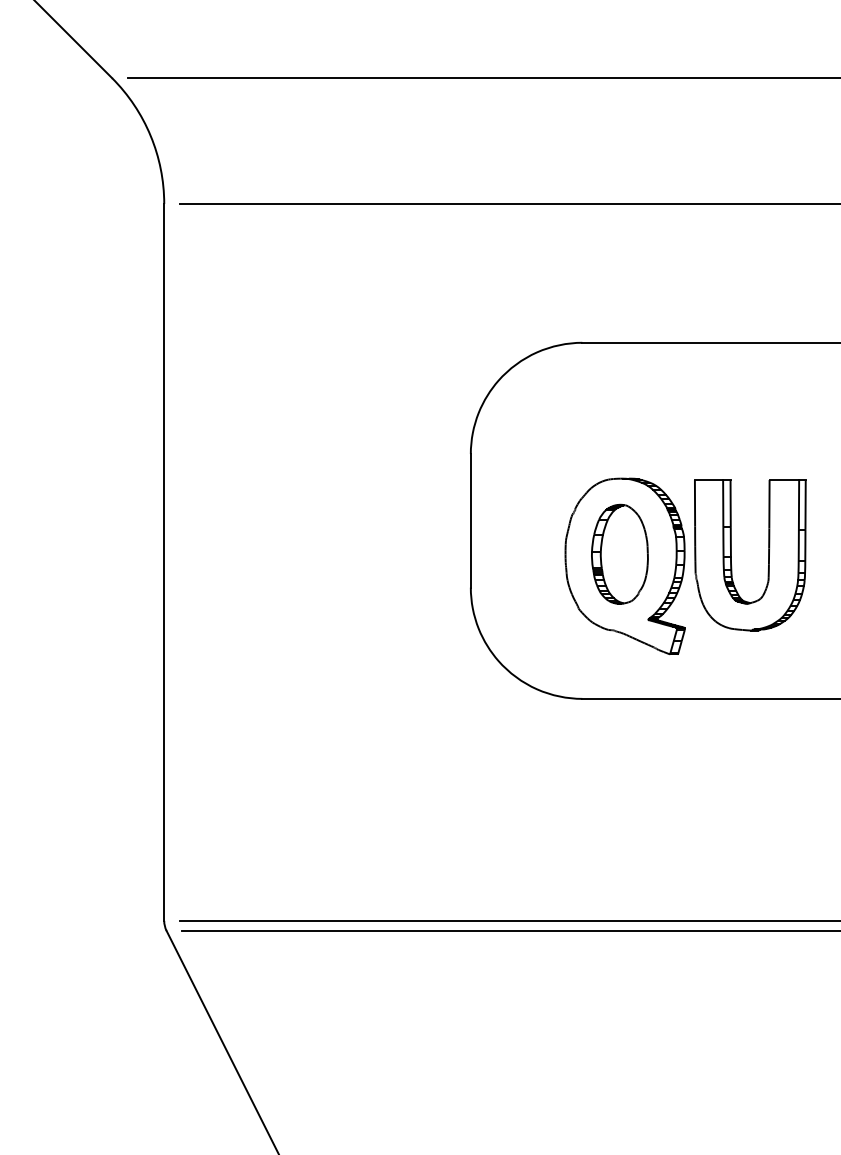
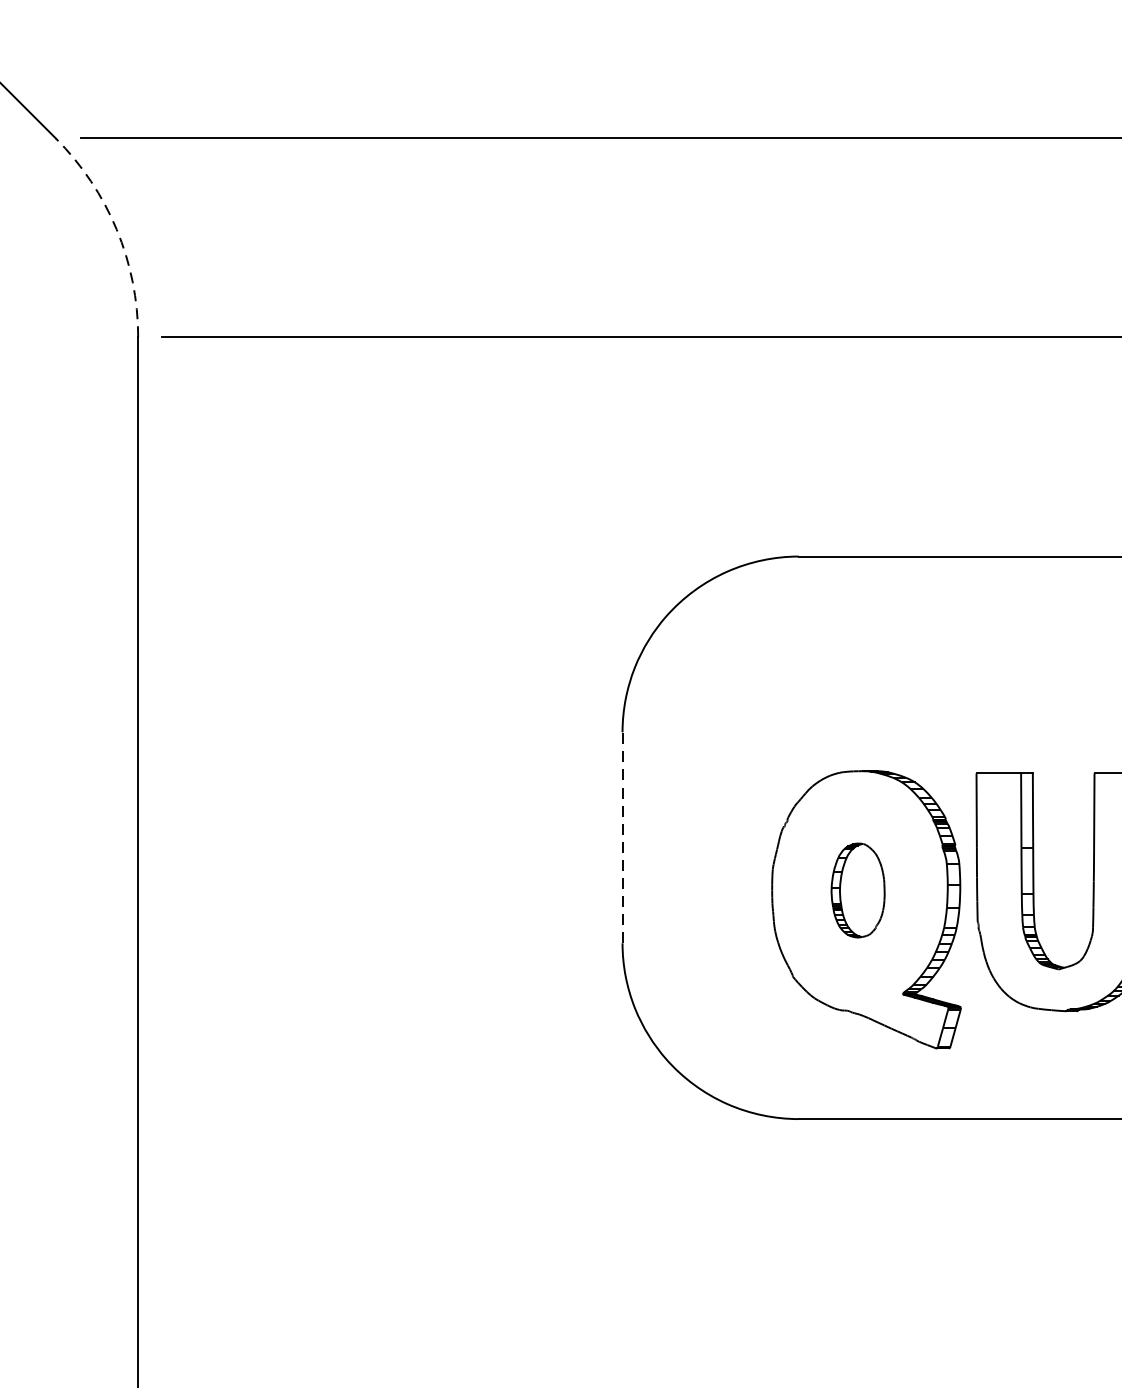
arc: (150, 135) -> (116, 229), solid -> dashed
line: (470, 520) -> (622, 837), solid -> dashed
part: (619, 553) -> (857, 889), size x0.6

